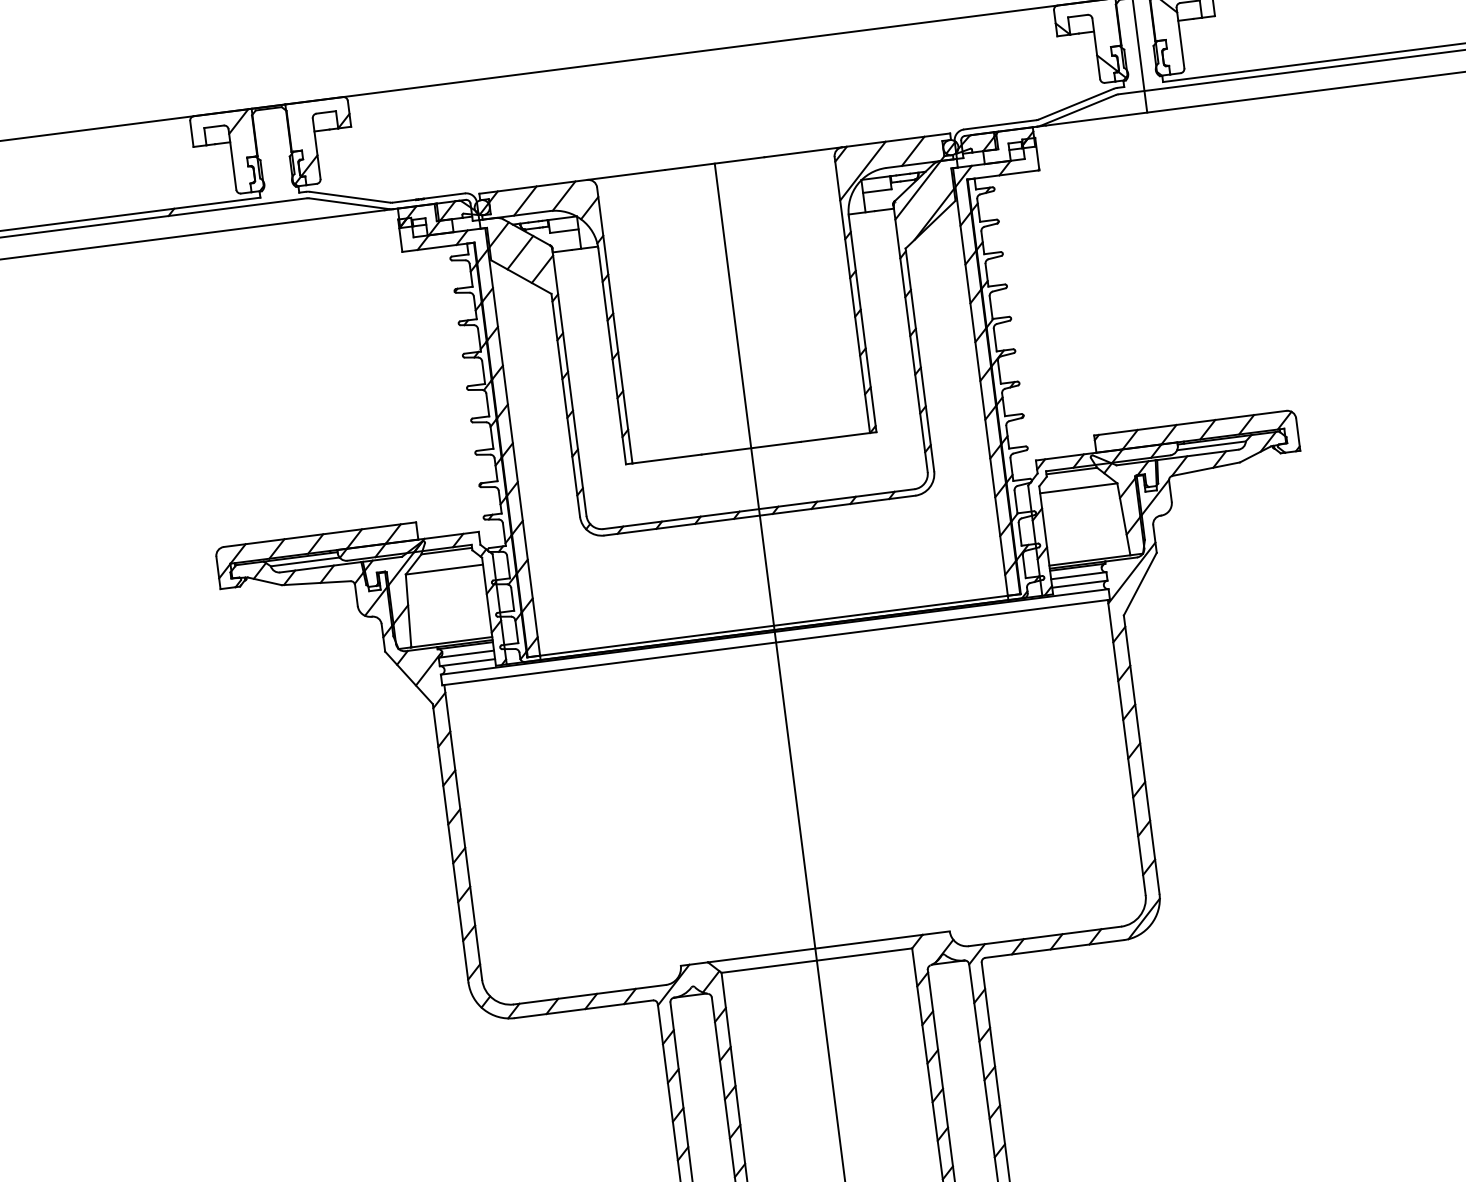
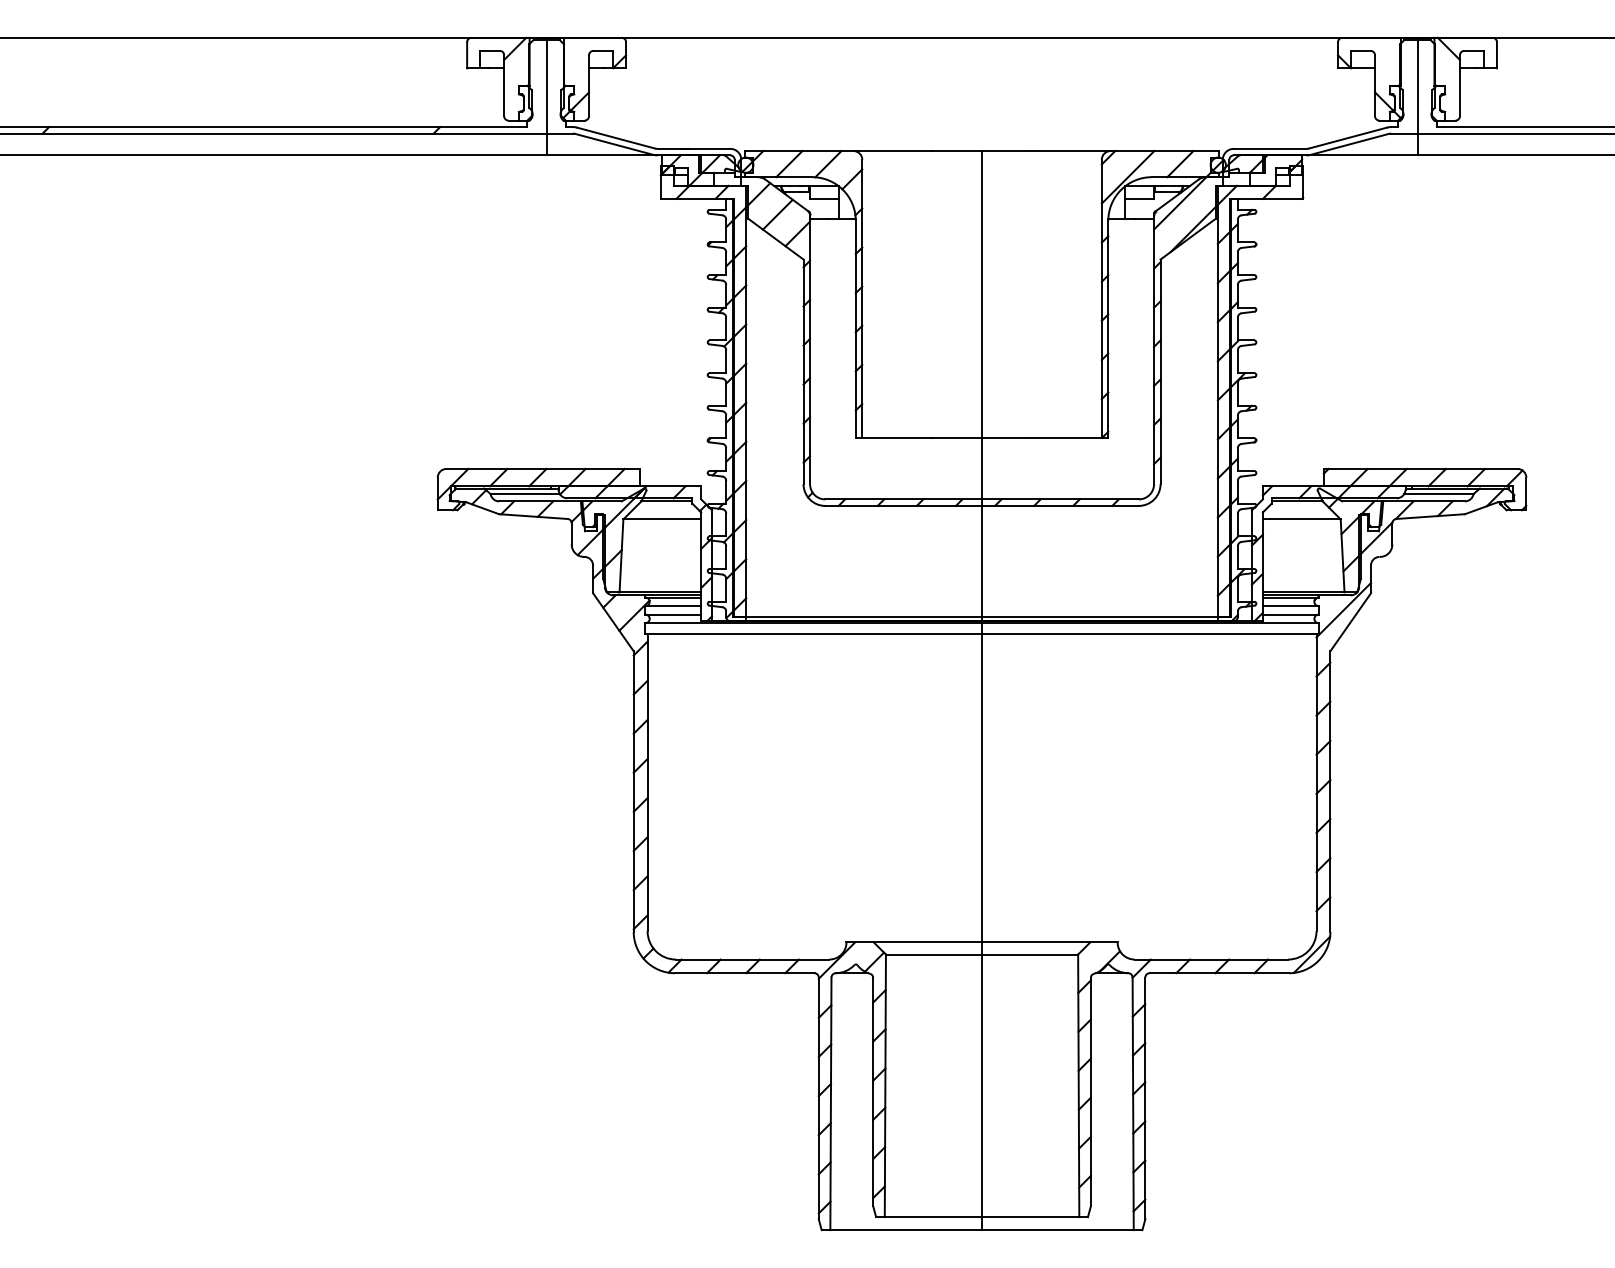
line: (275, 164) -> (546, 96), added

